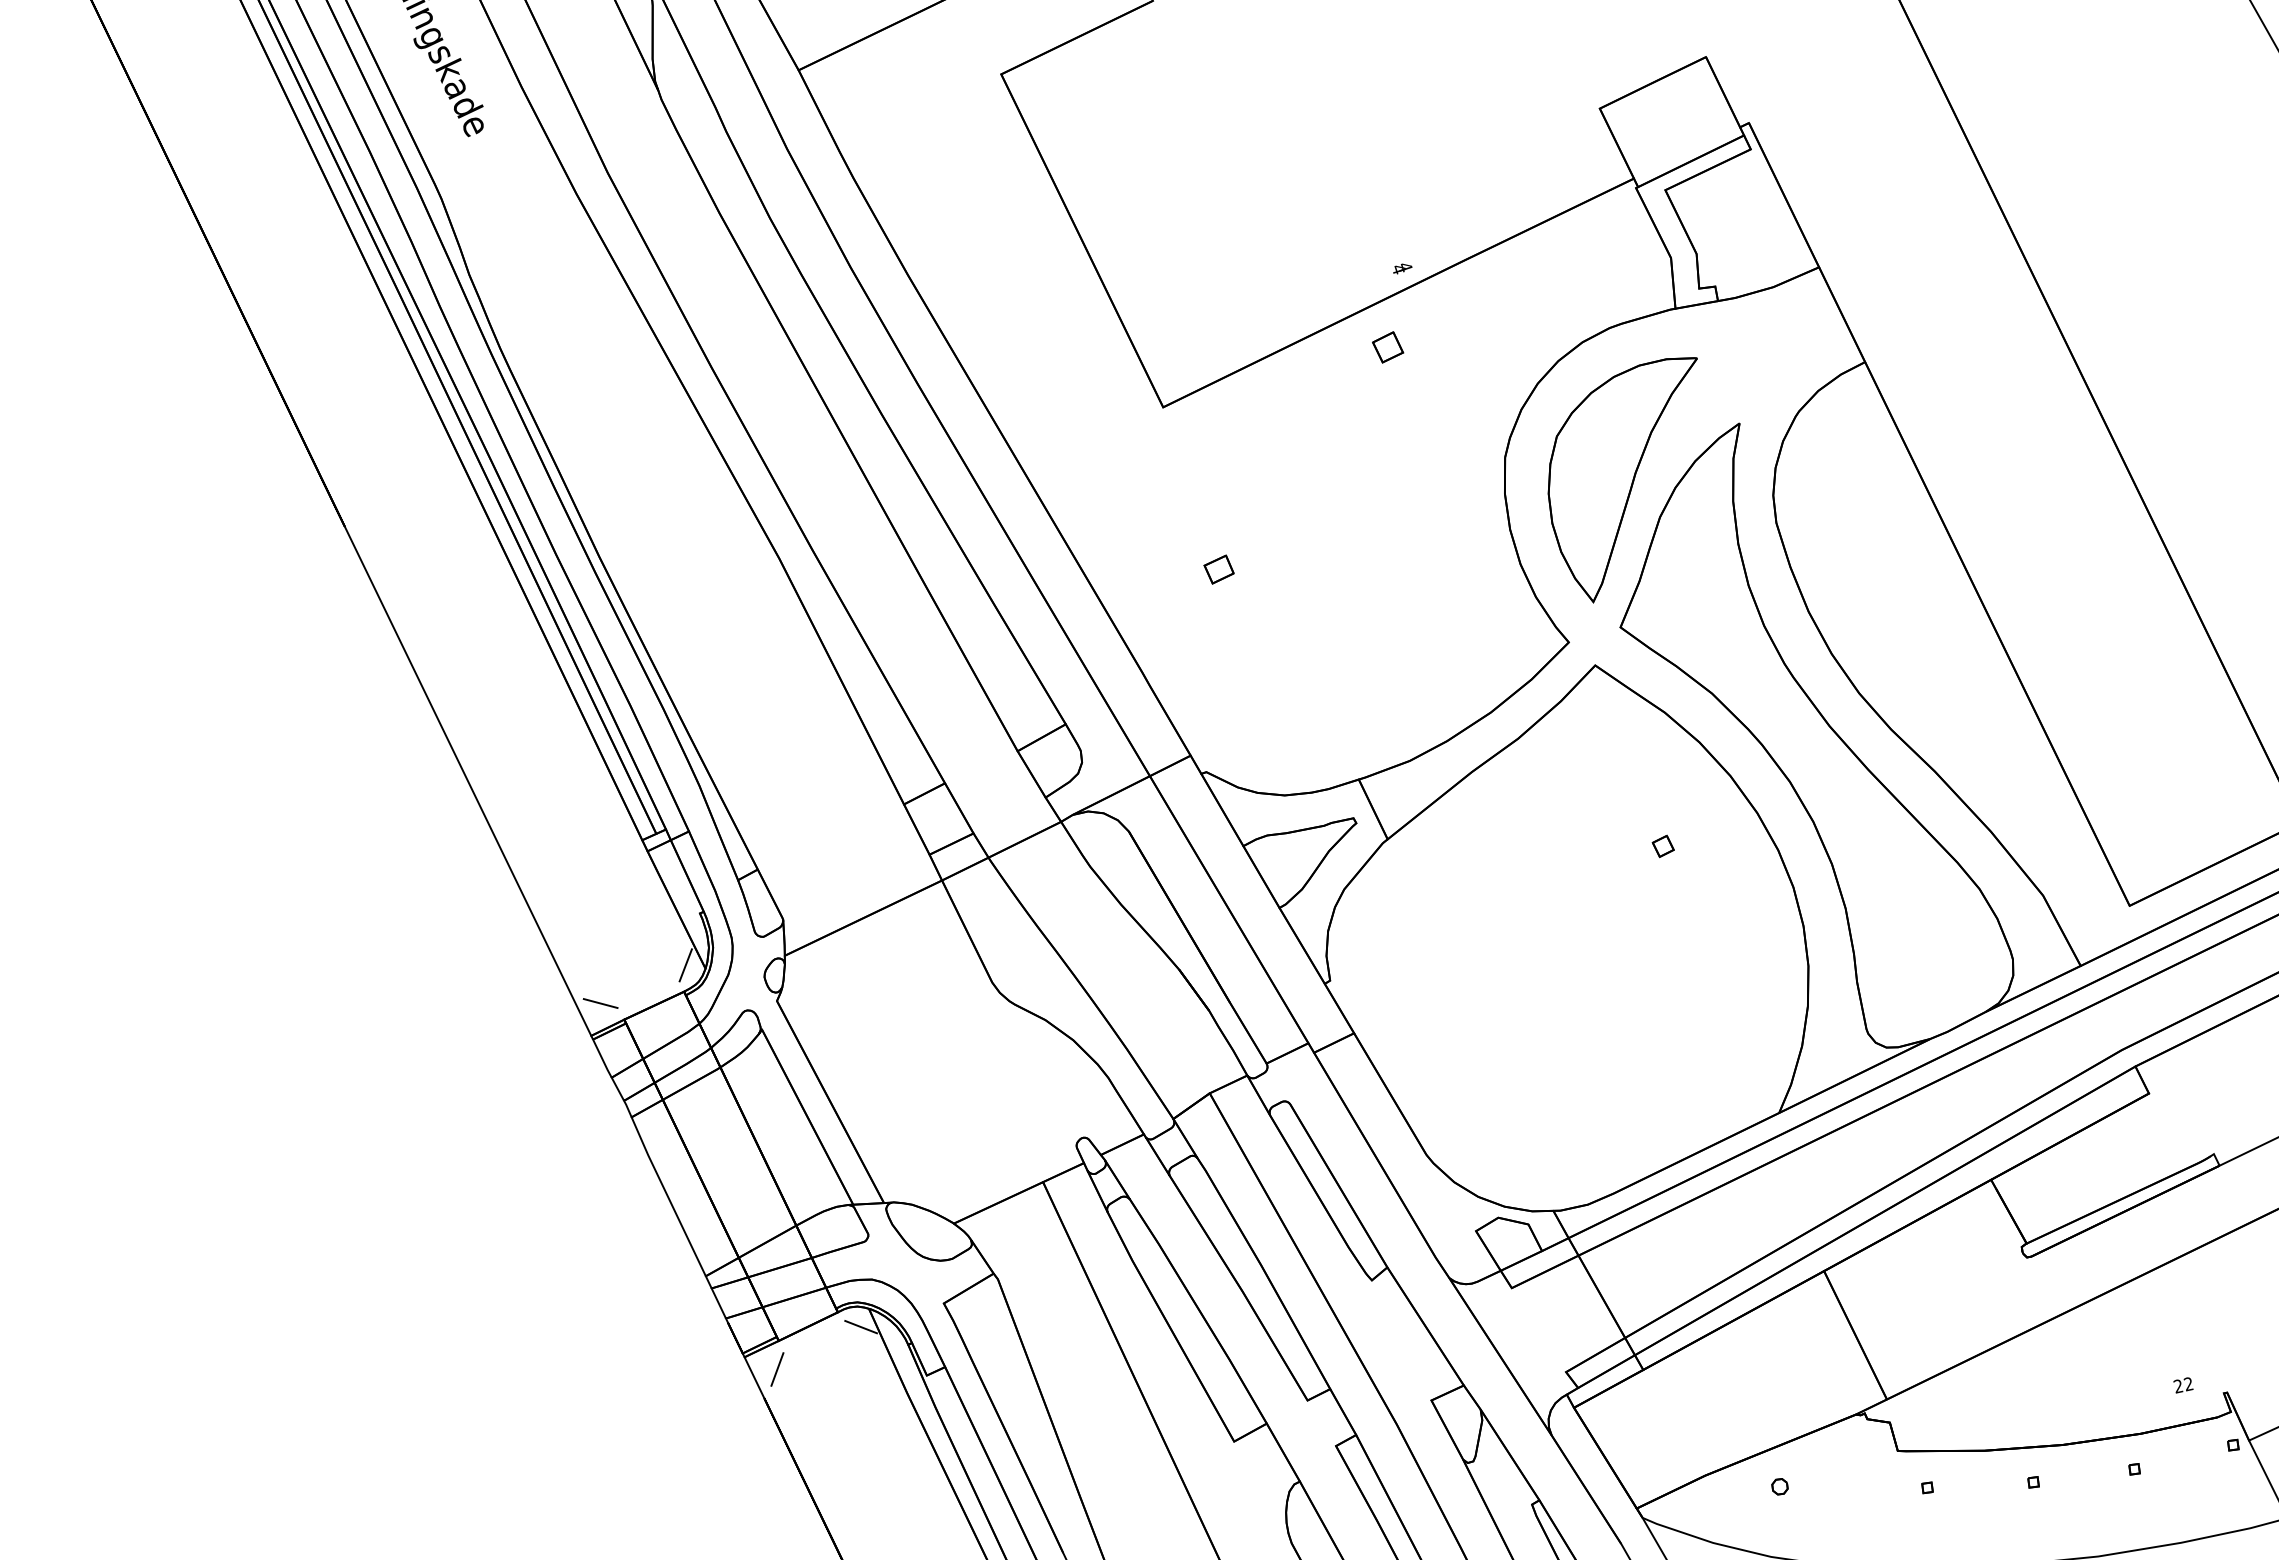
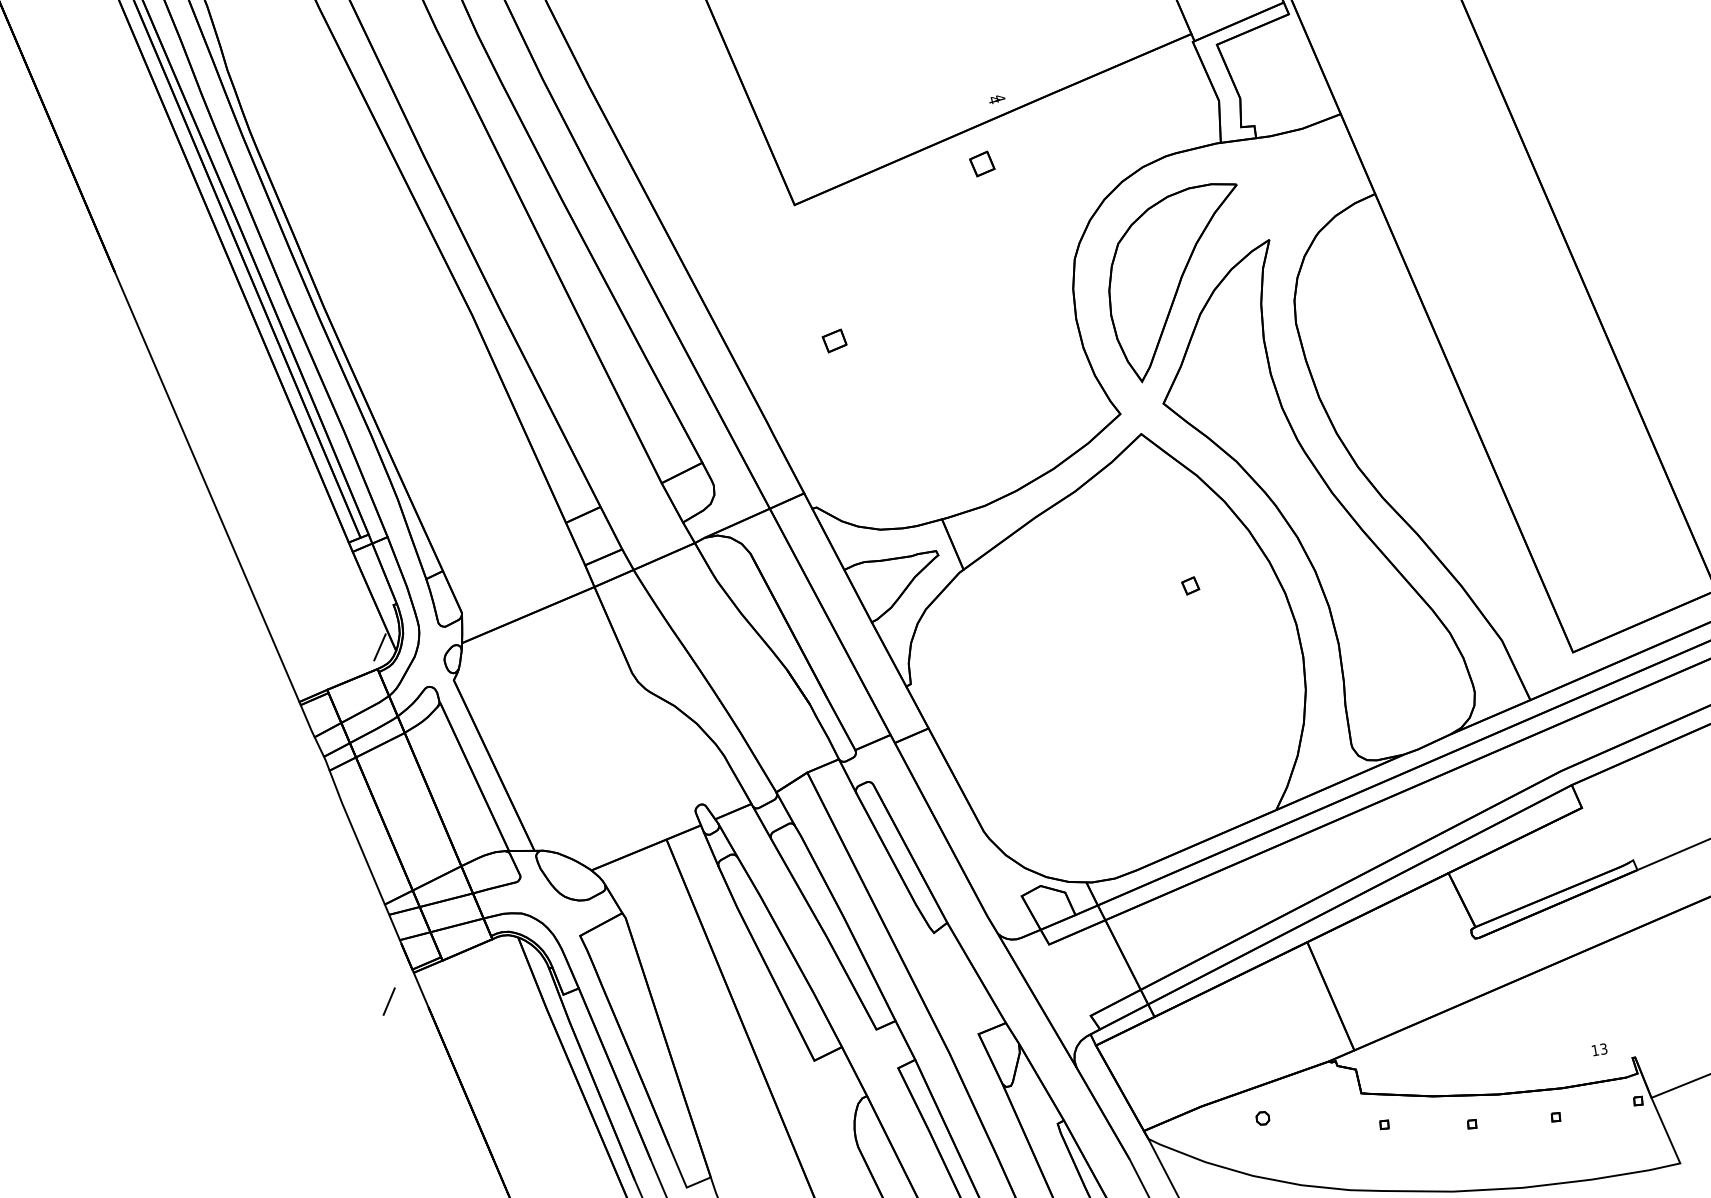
line: (600, 1003) -> (308, 675), removed
line: (860, 1326) -> (510, 951), removed
line: (777, 1369) -> (389, 1001), moved
text: (2183, 1385) -> (1599, 1049), 22 -> 13

